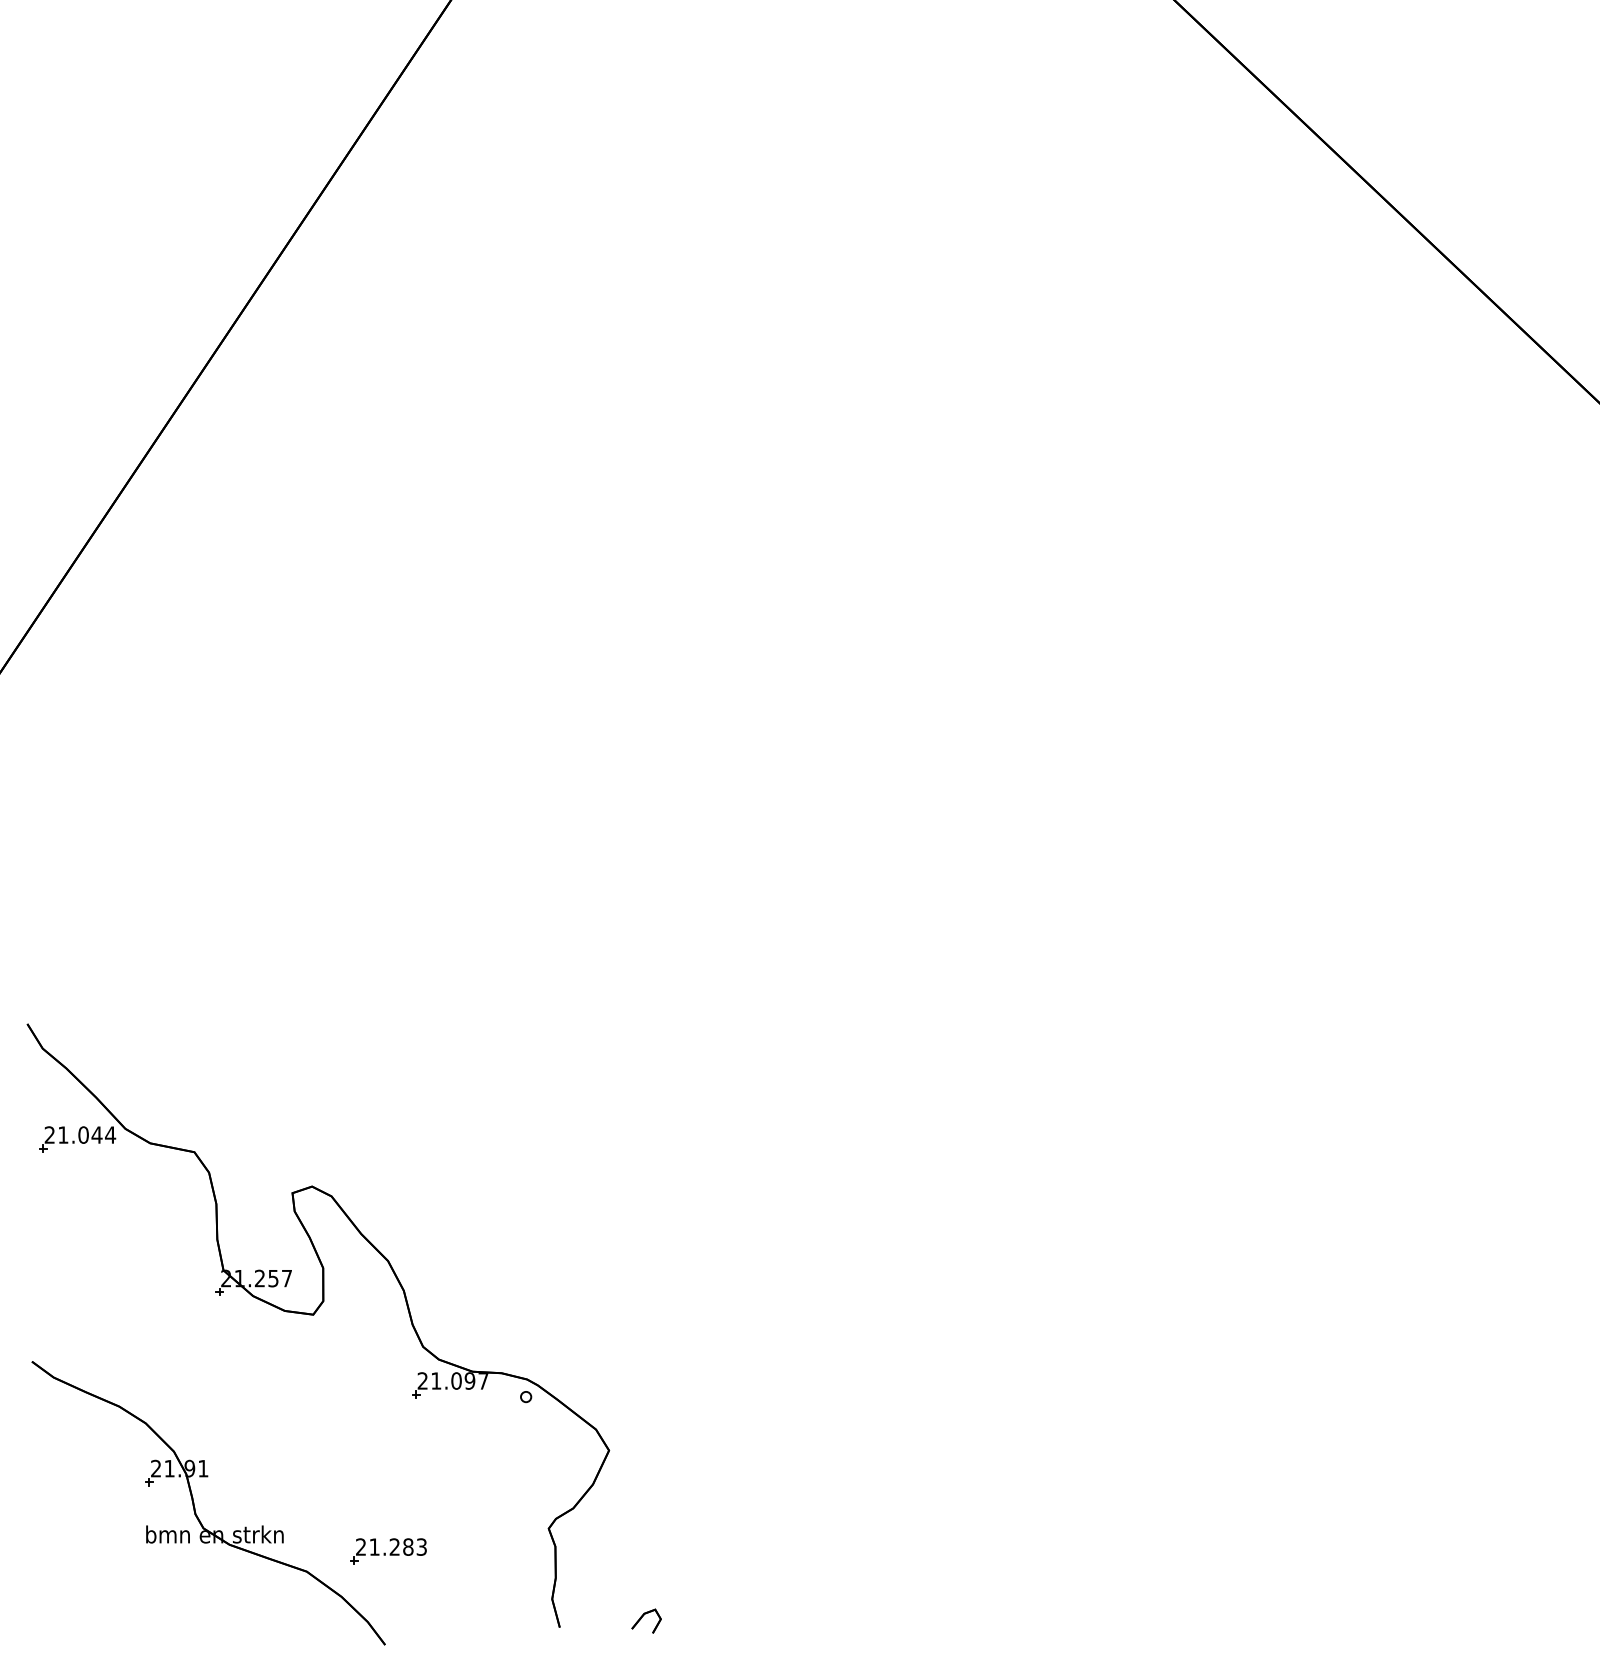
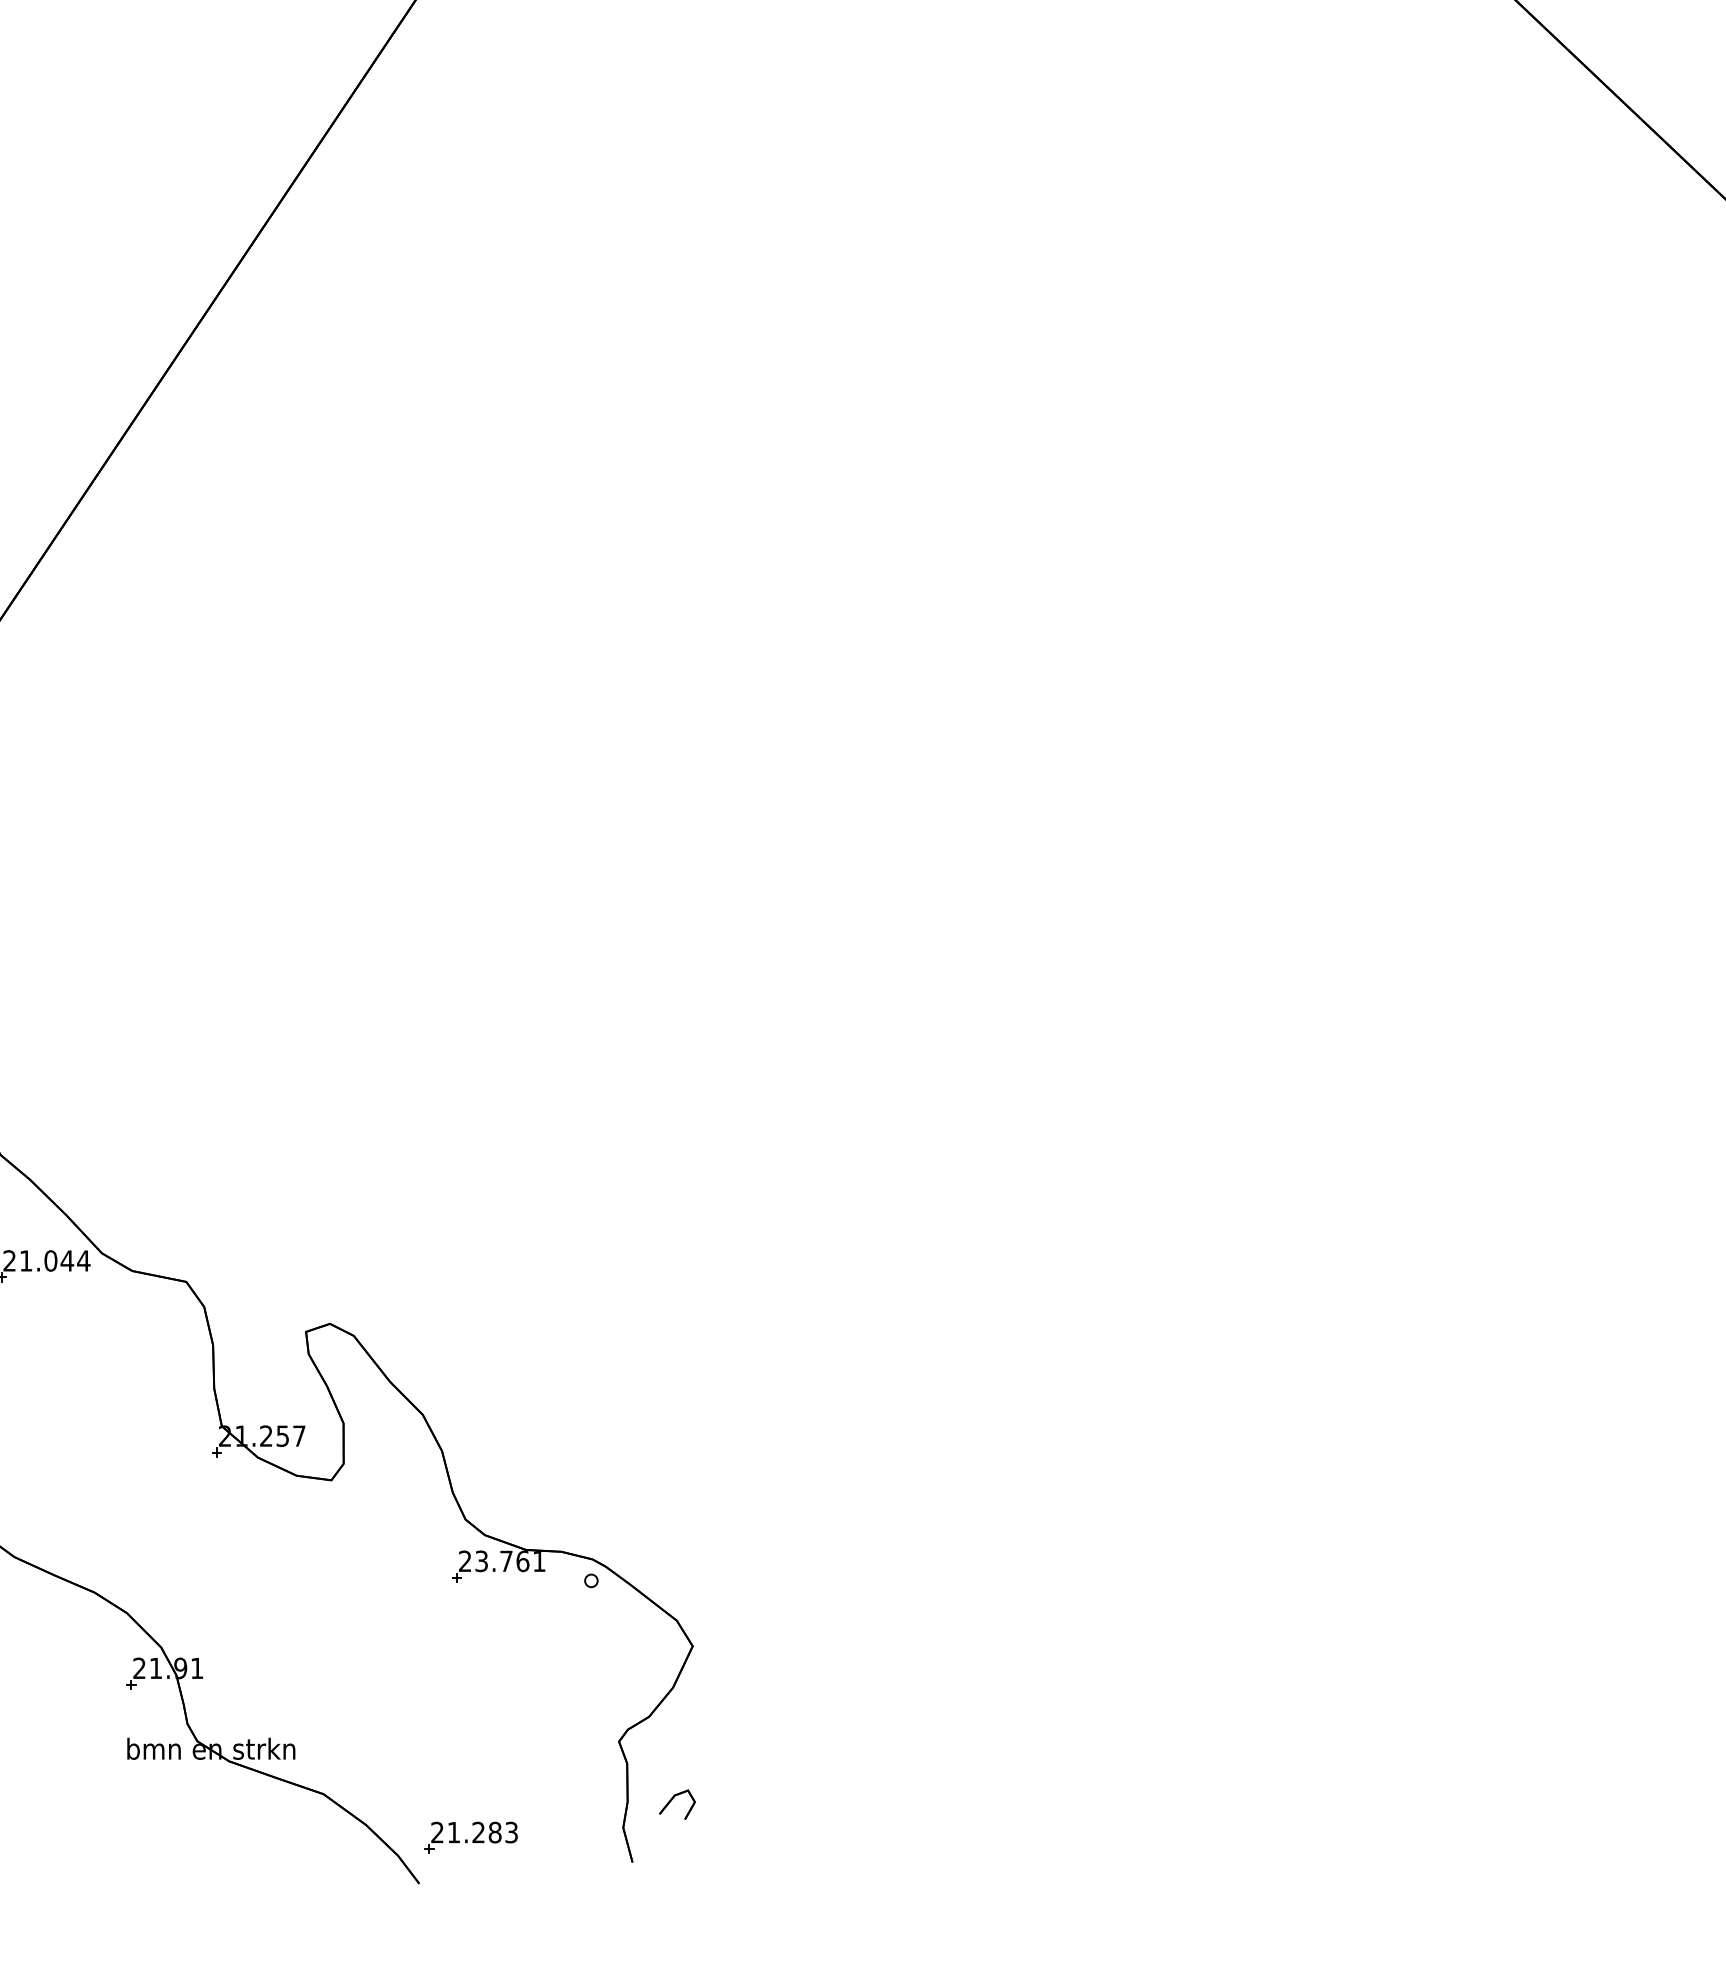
text: (459, 1380) -> (510, 1560), 21.097 -> 23.761
part: (388, 1551) -> (470, 1837), moved
part: (646, 1620) -> (677, 1803), moved

